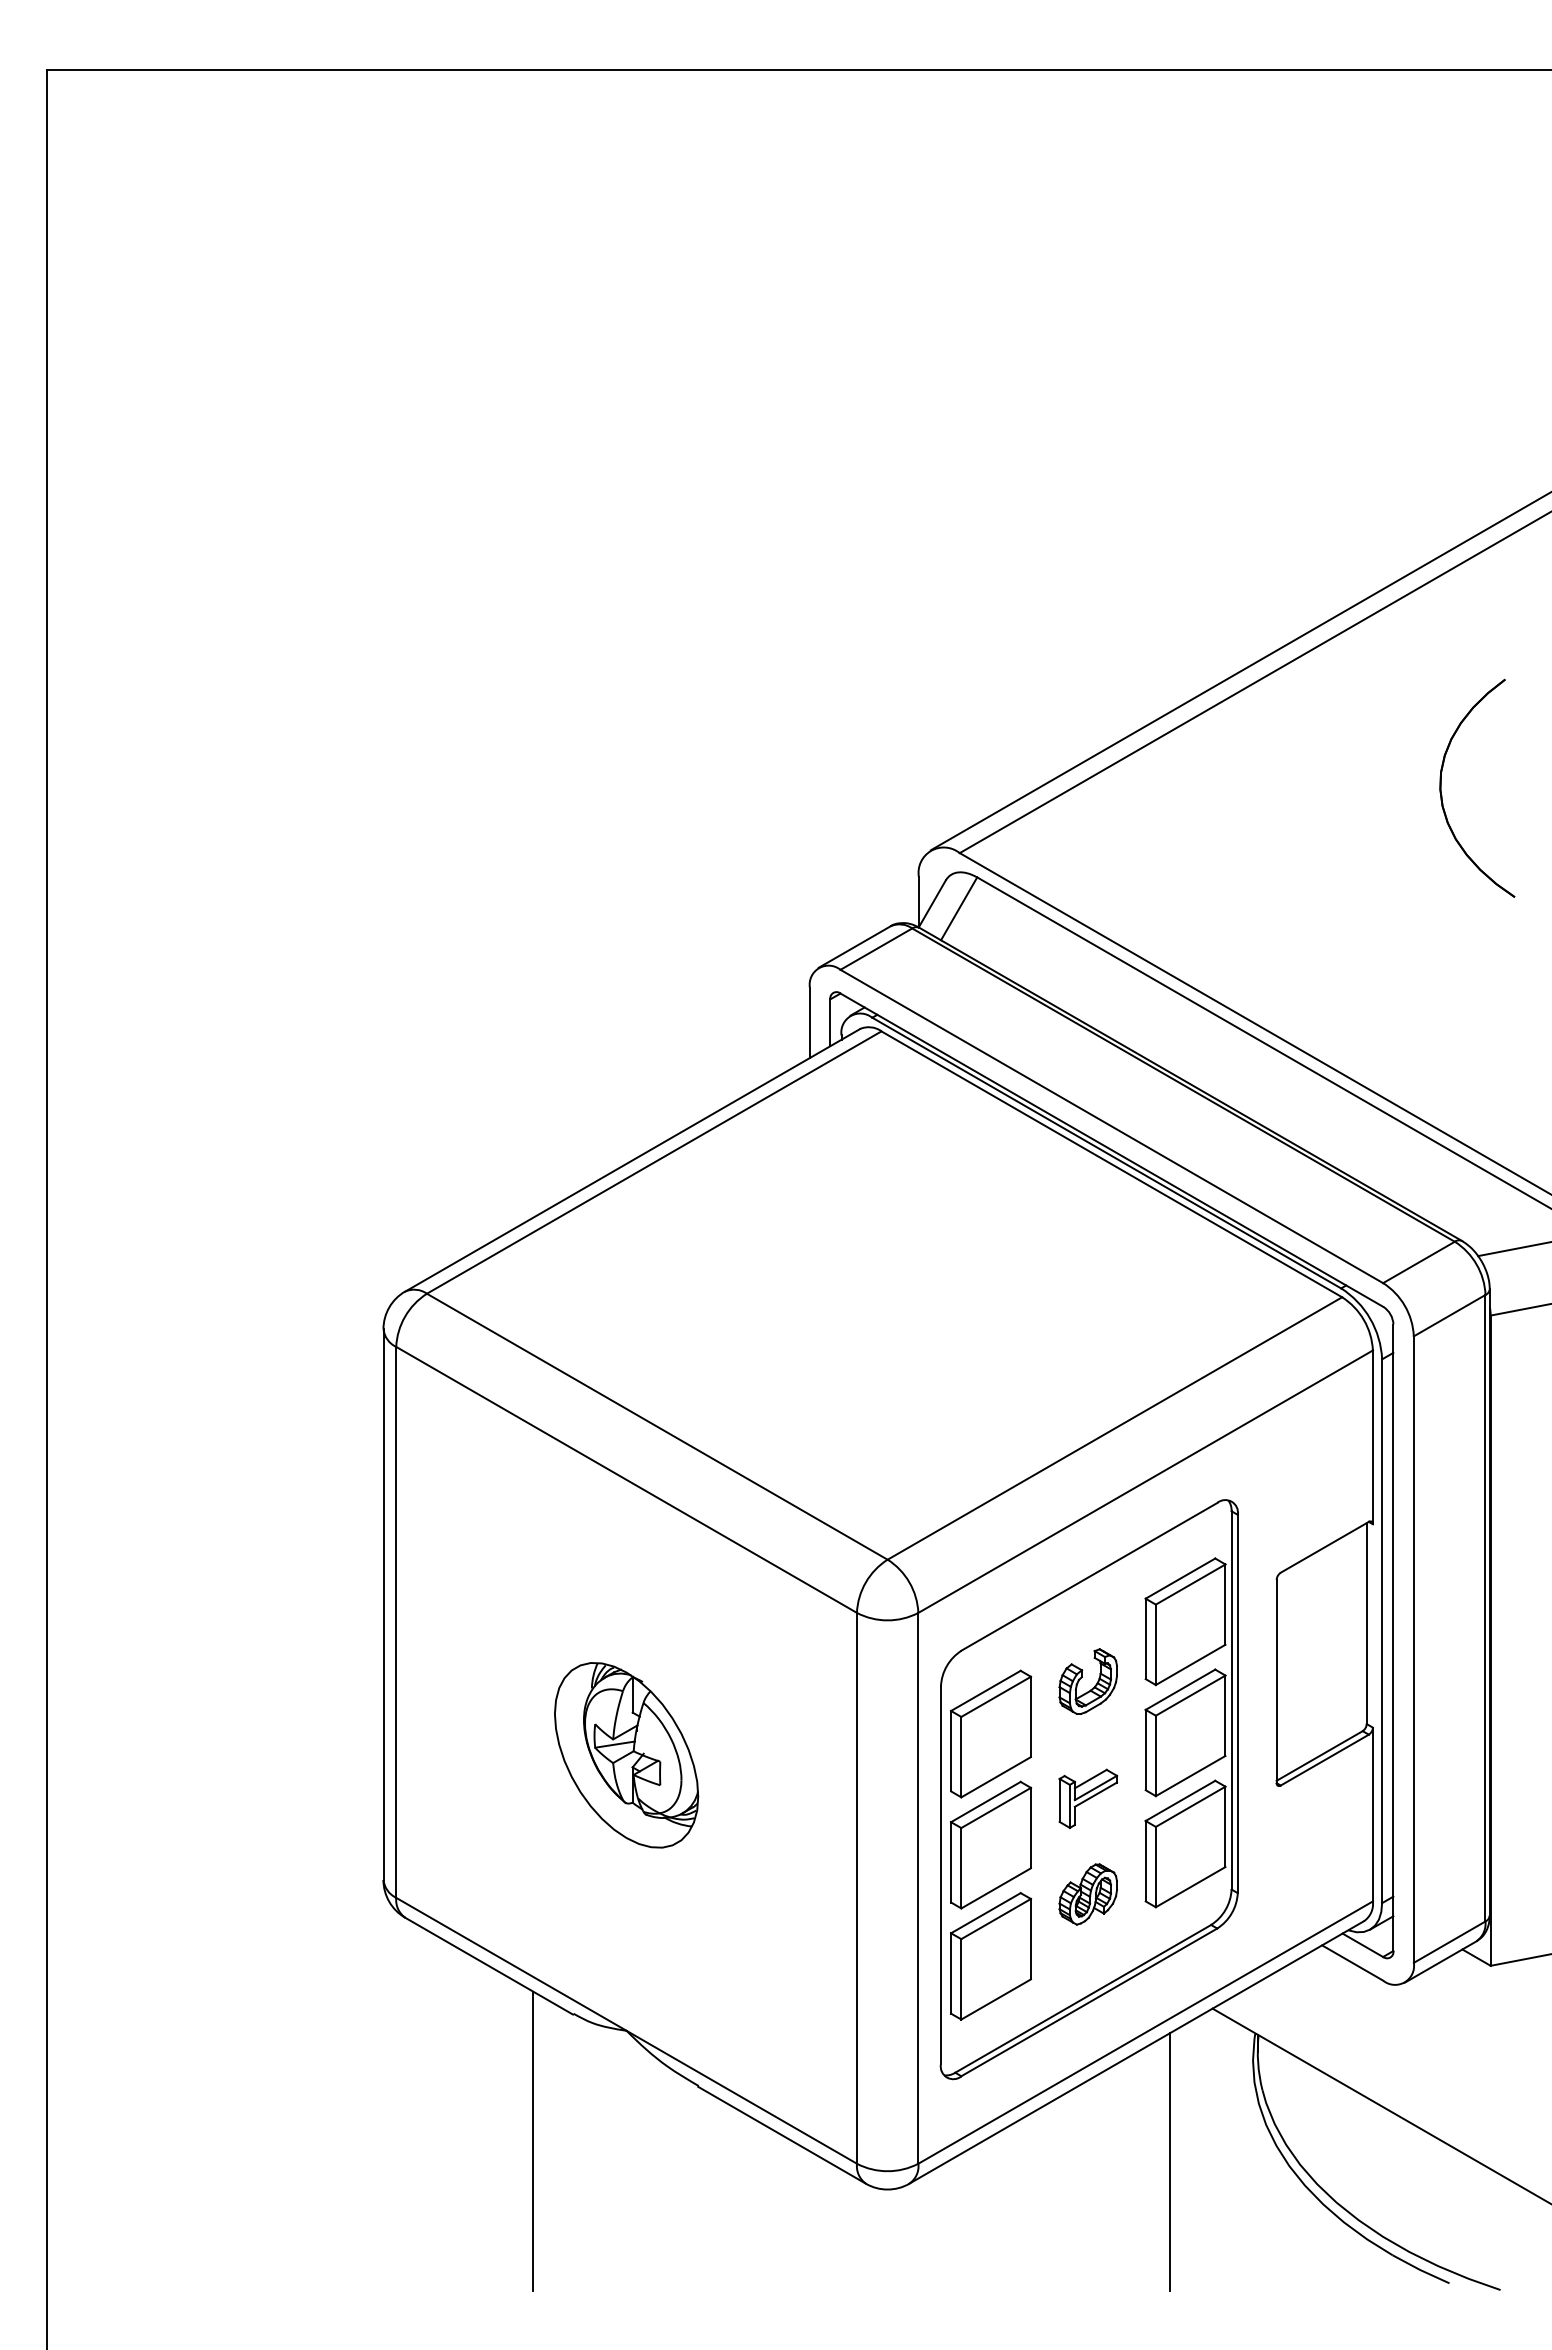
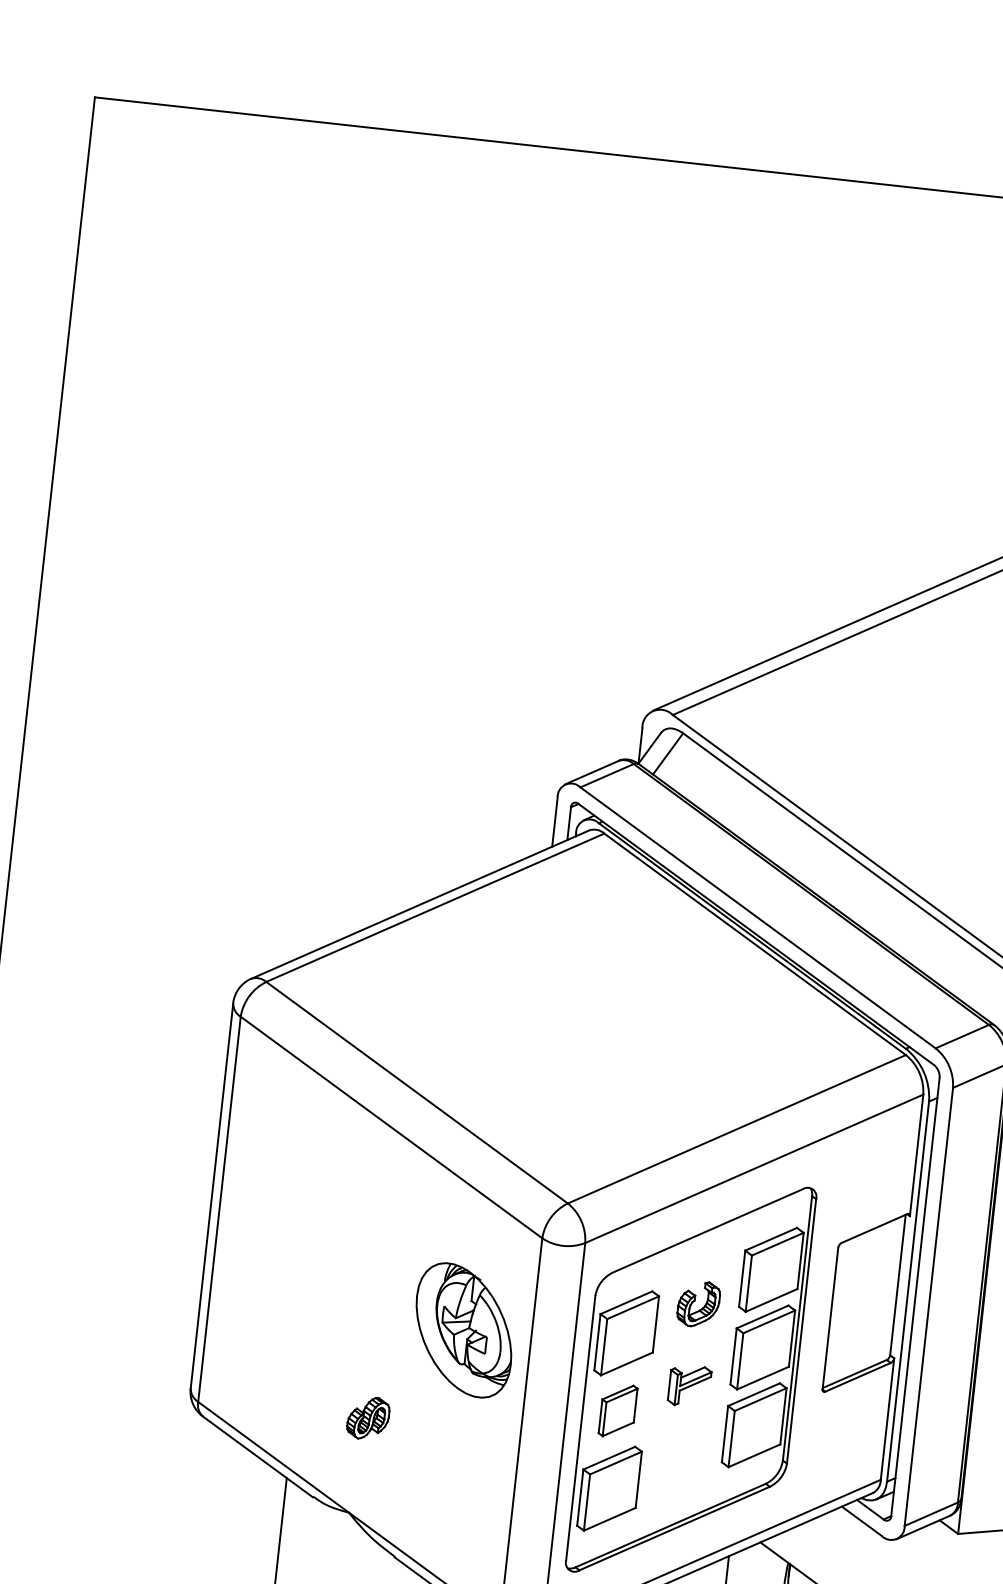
part: (626, 1755) -> (463, 1330), moved
part: (990, 1844) -> (617, 1410), size x0.6
part: (1087, 1894) -> (367, 1418), moved

